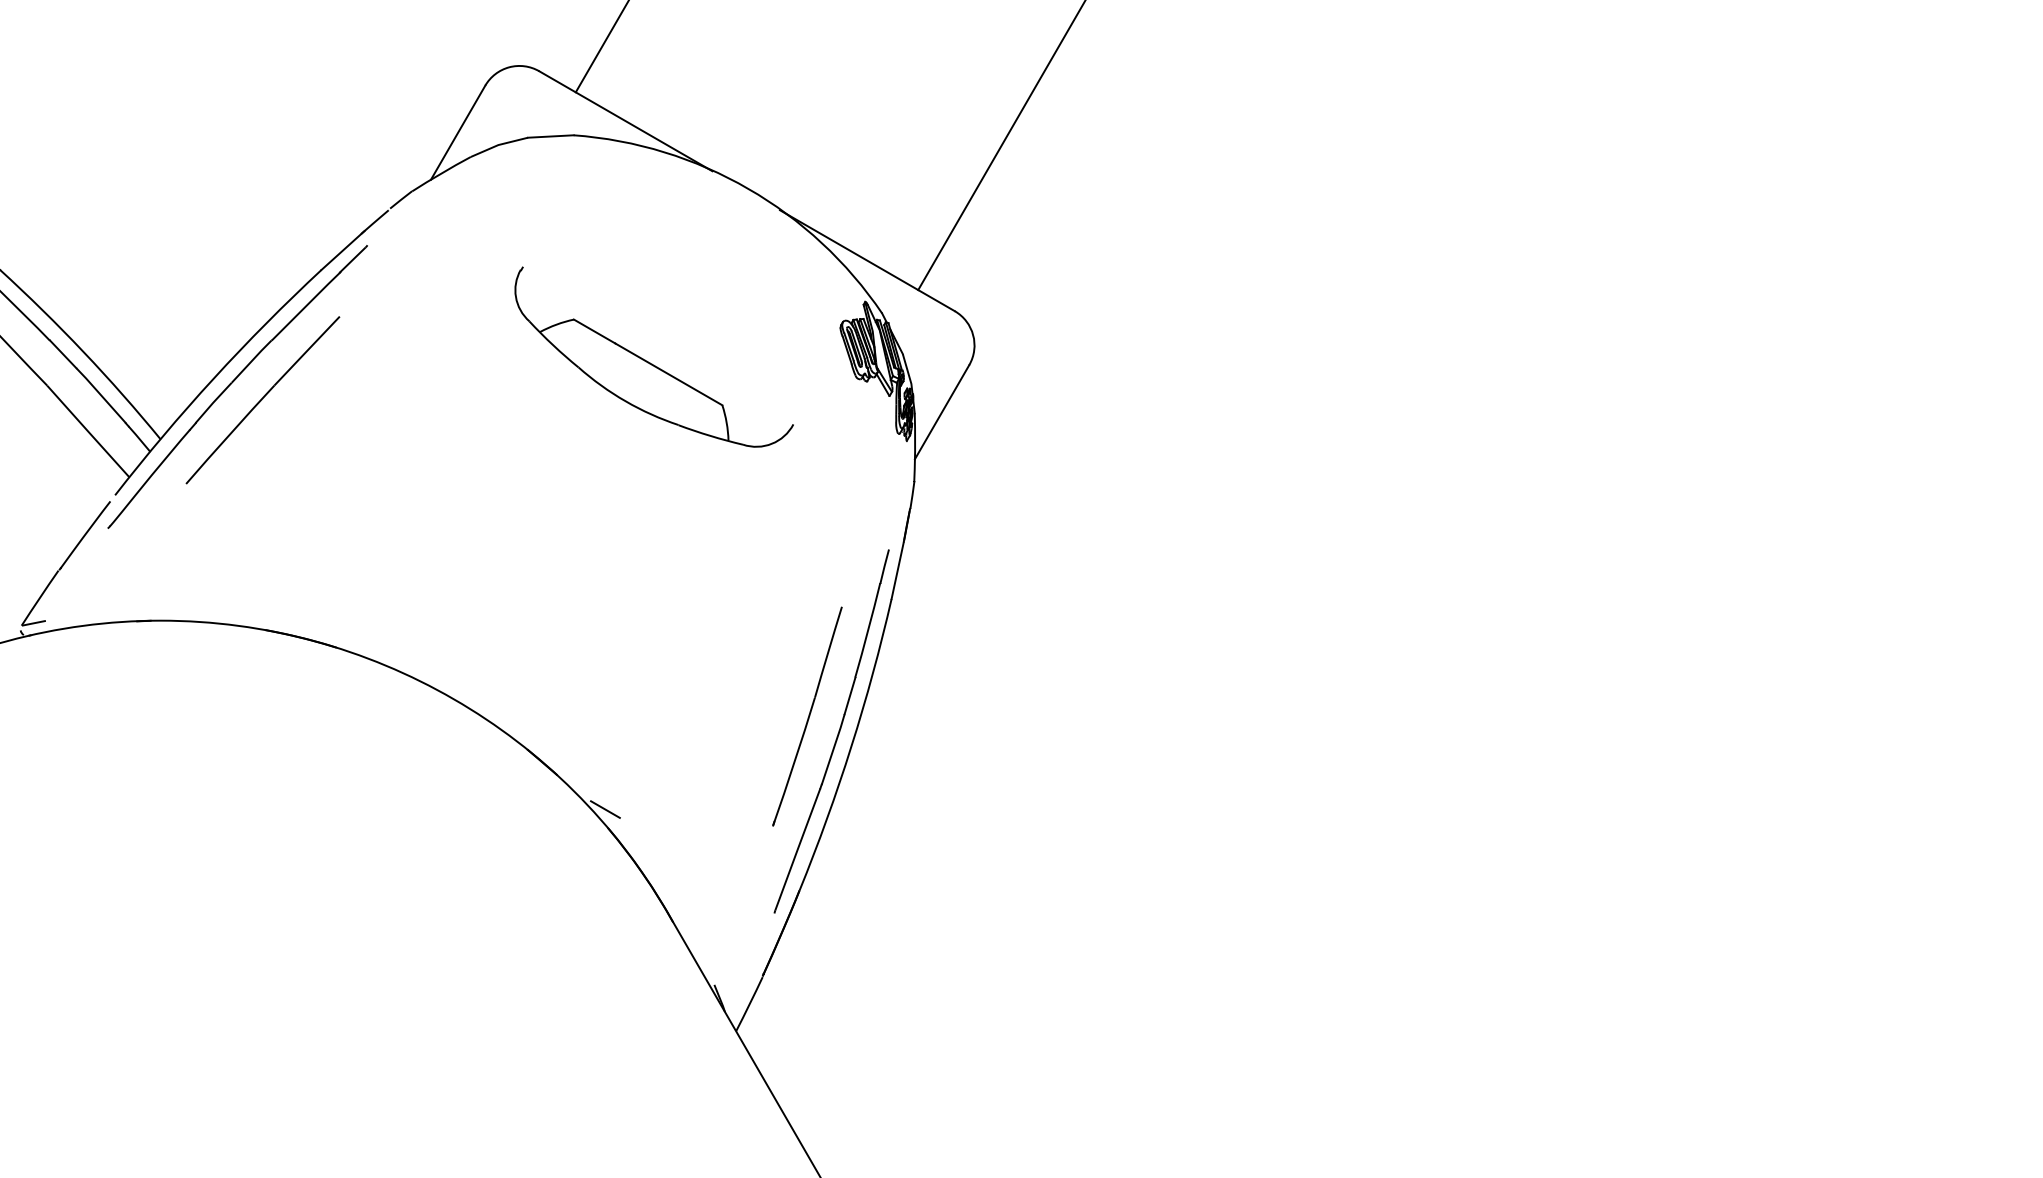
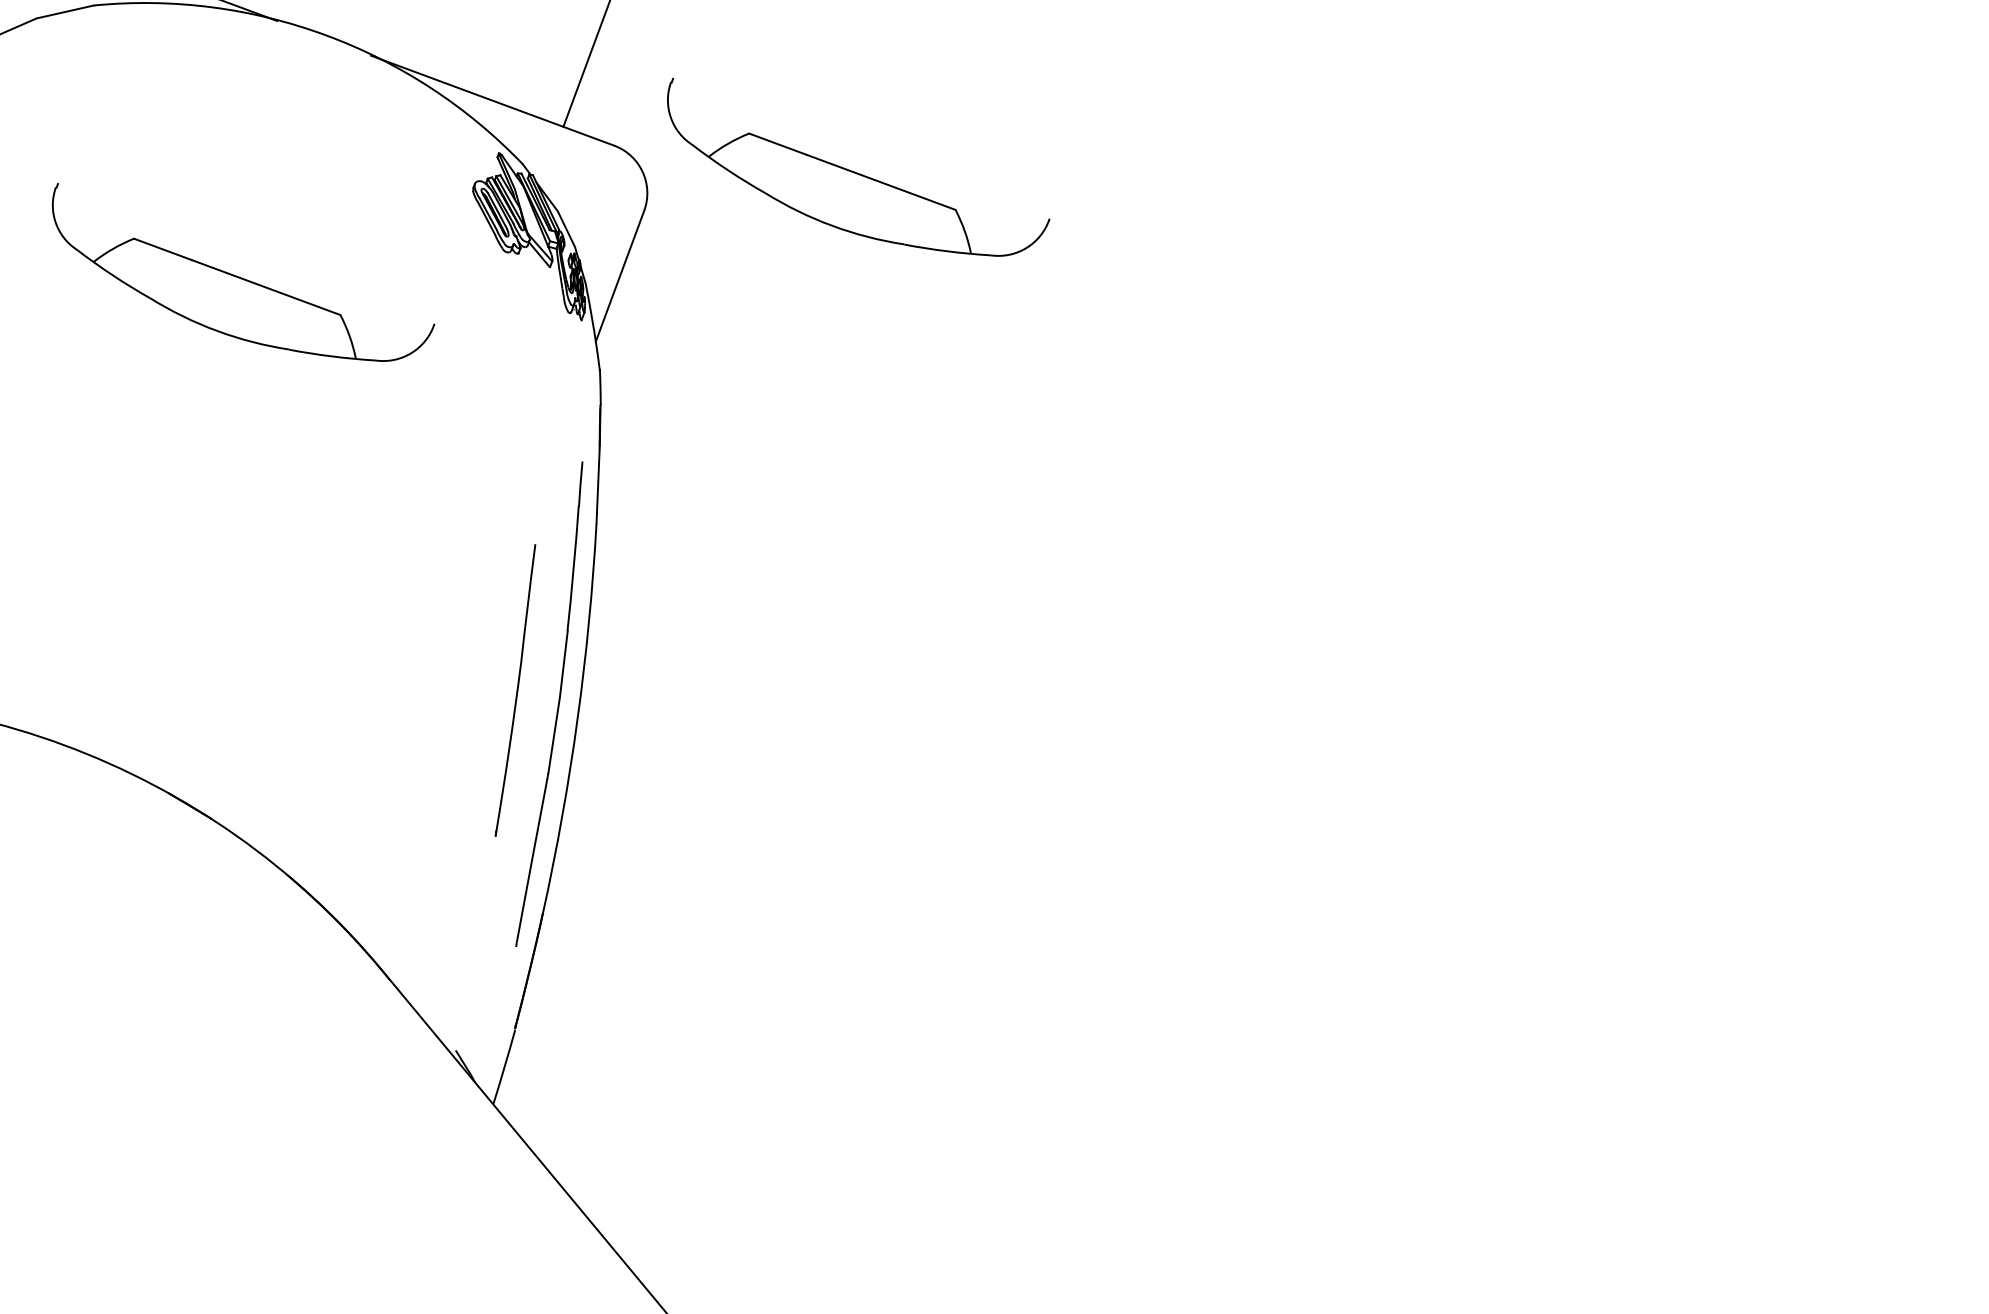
part: (1136, 362) -> (855, 171), added
line: (605, 809) -> (279, 851), removed

